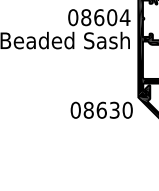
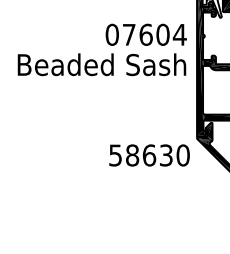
text: (85, 17) -> (128, 34), 08604 -> 07604
text: (75, 110) -> (115, 155), 08630 -> 58630

